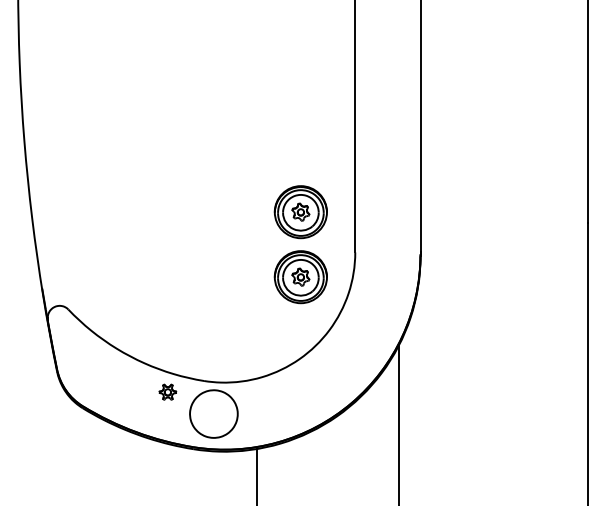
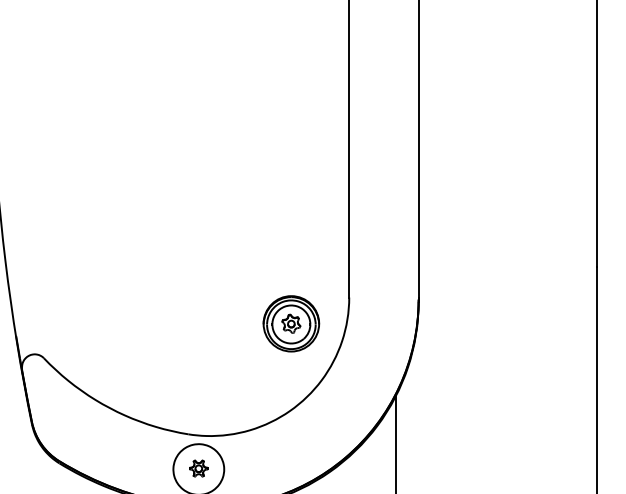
part: (300, 212) -> (290, 255), removed
part: (167, 391) -> (198, 467), moved

